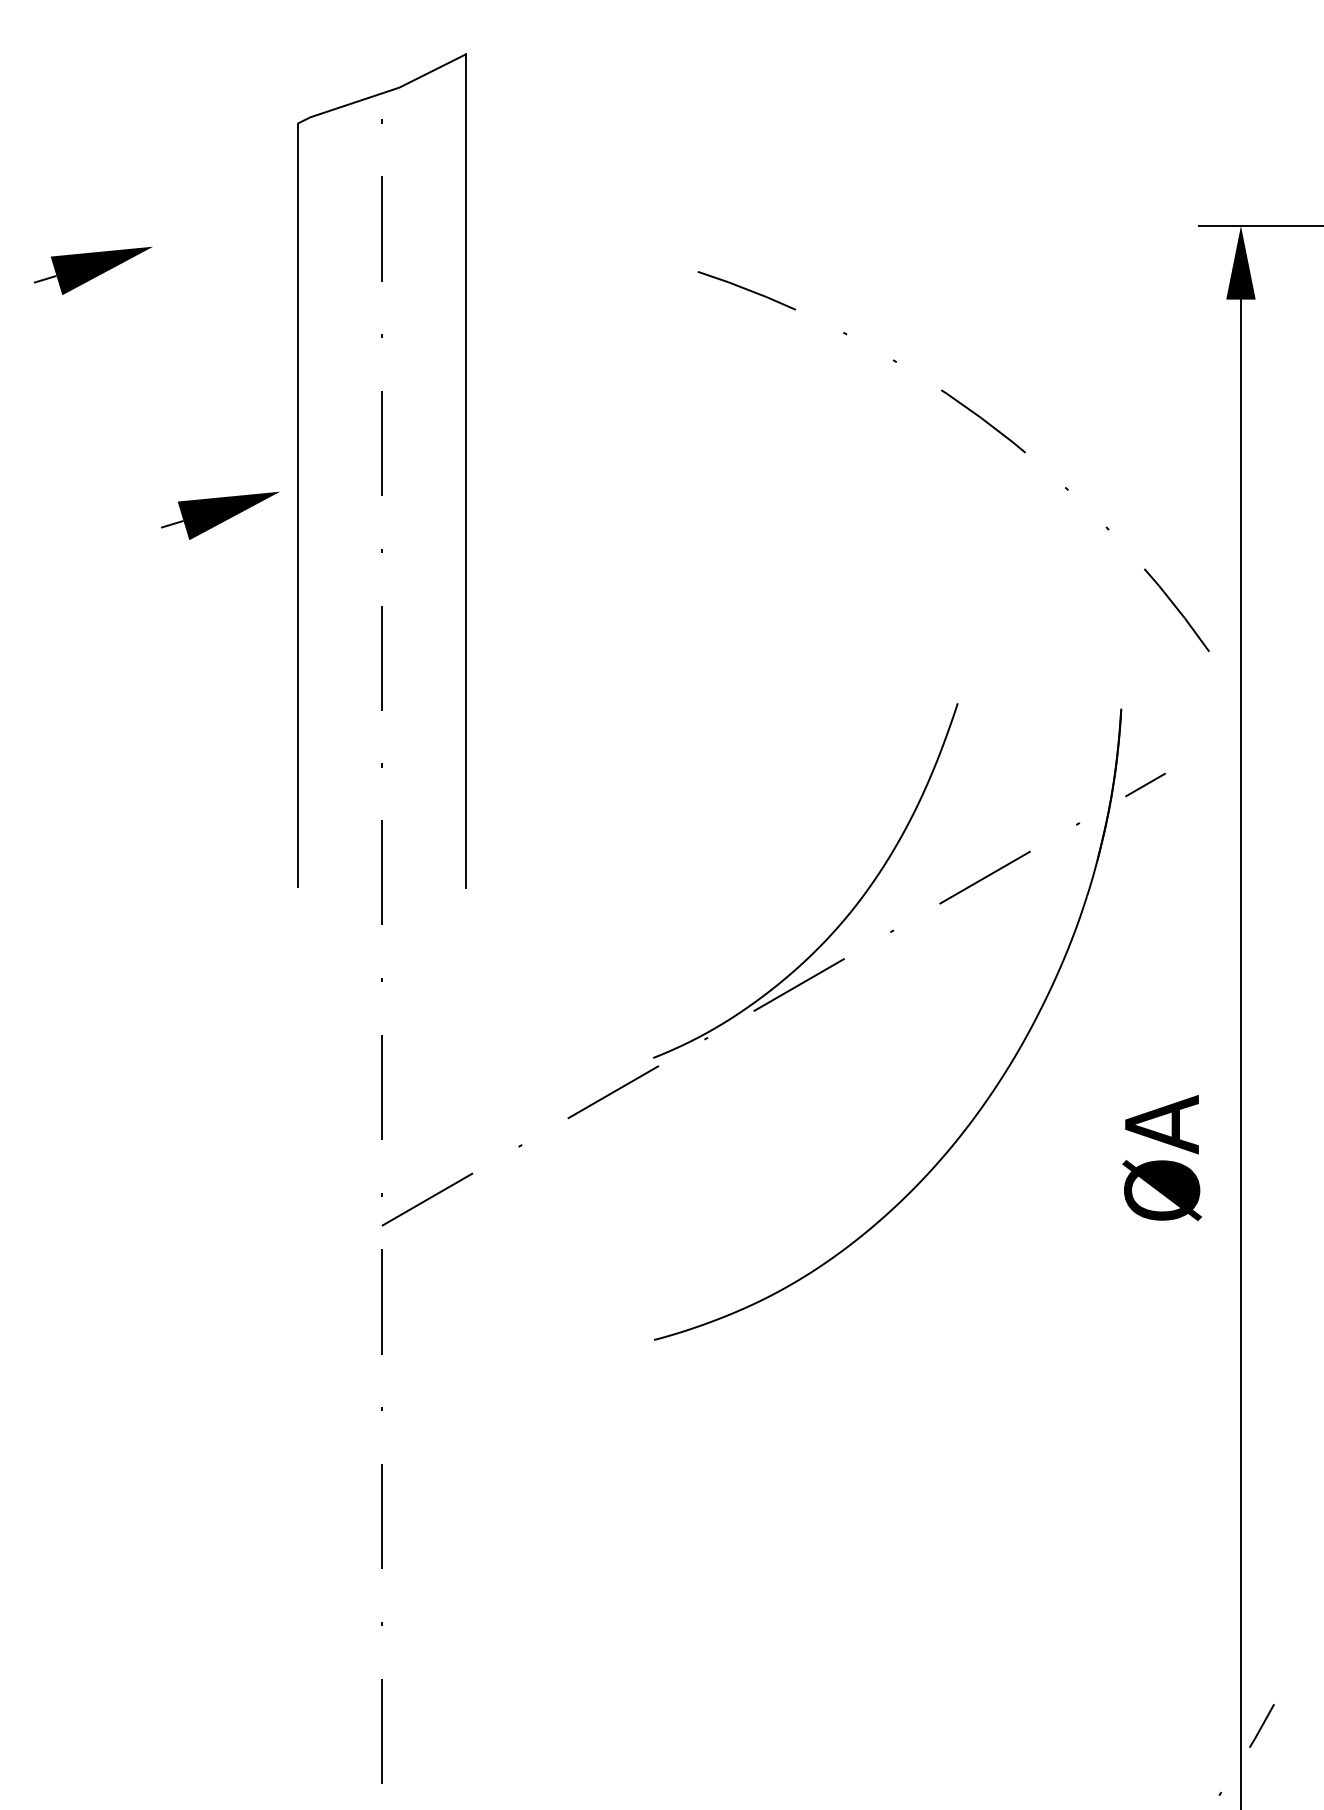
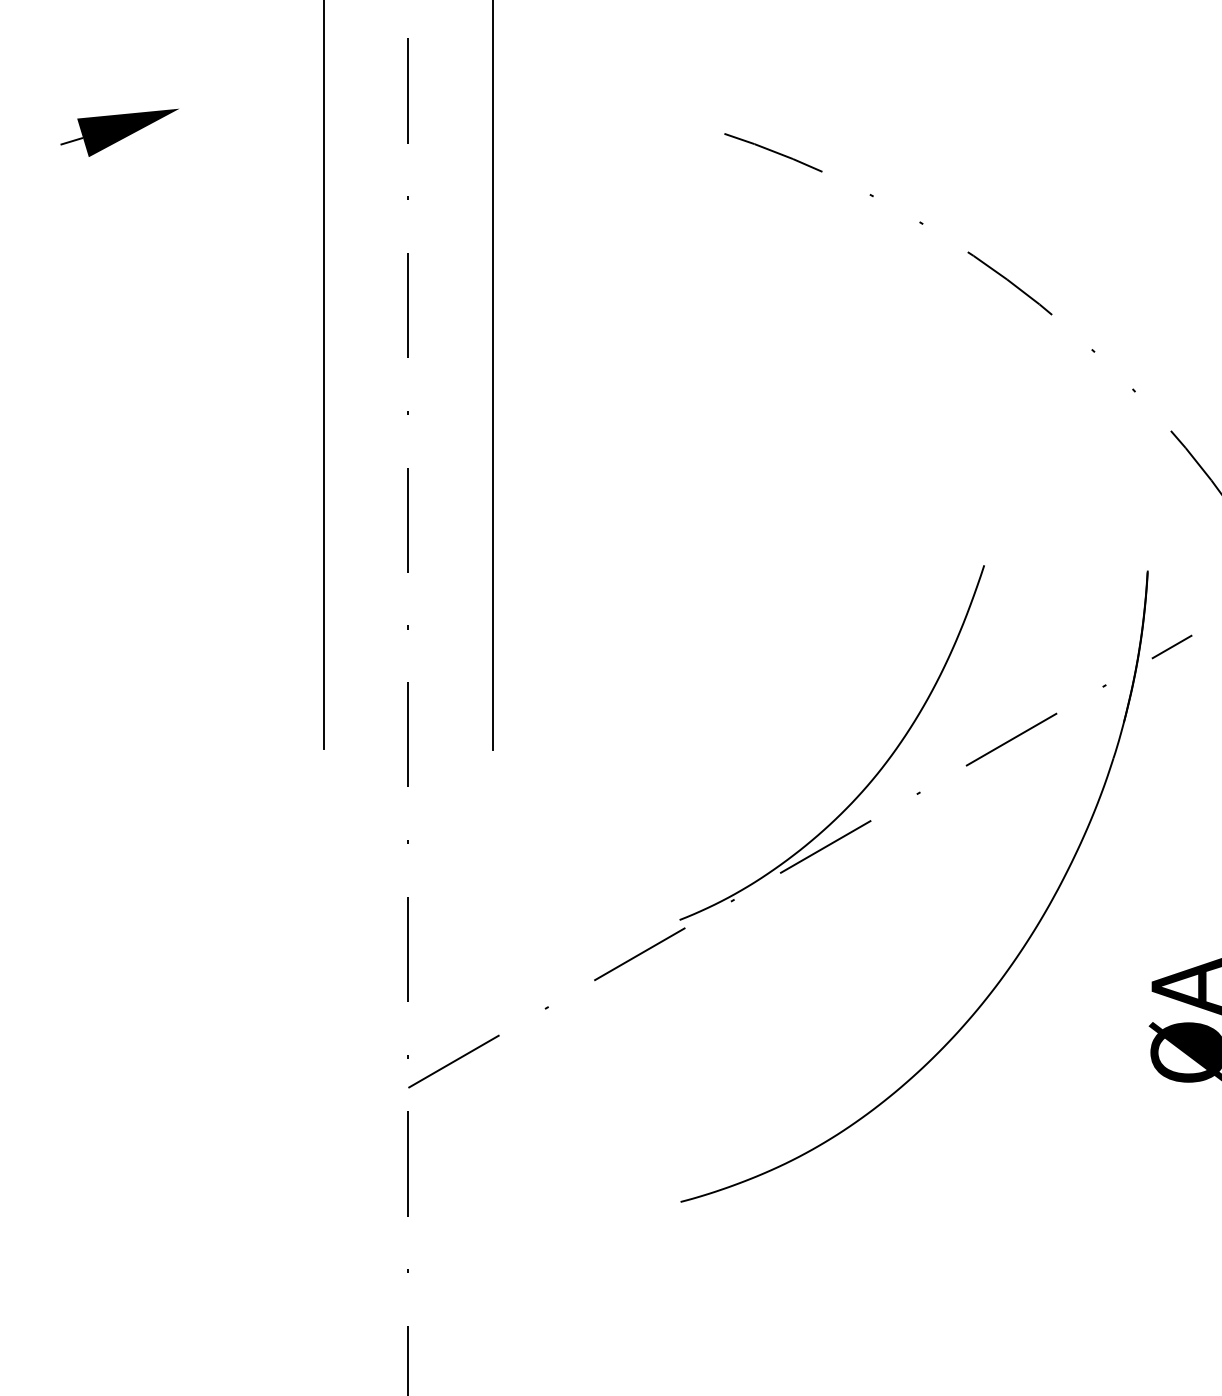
part: (220, 515) -> (246, 377), removed

